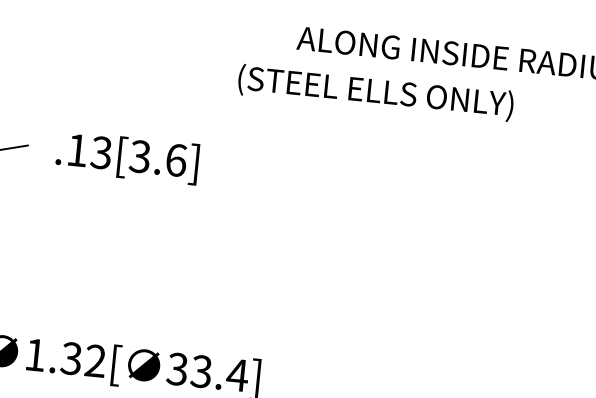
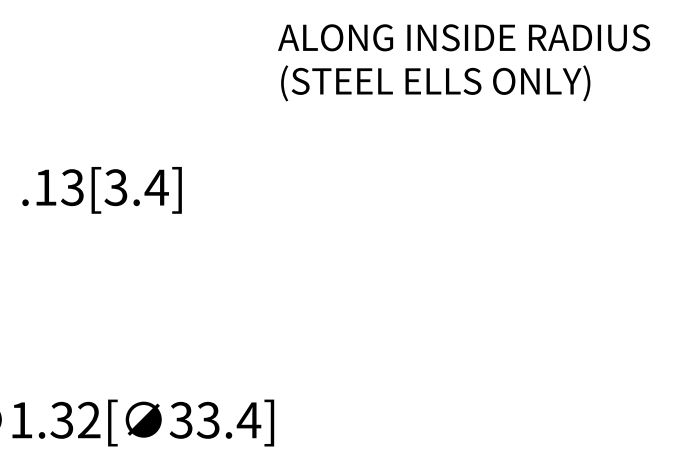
text: (375, 93) -> (435, 83), moved
text: (176, 160) -> (156, 187), .13[3.6] -> .13[3.4]

